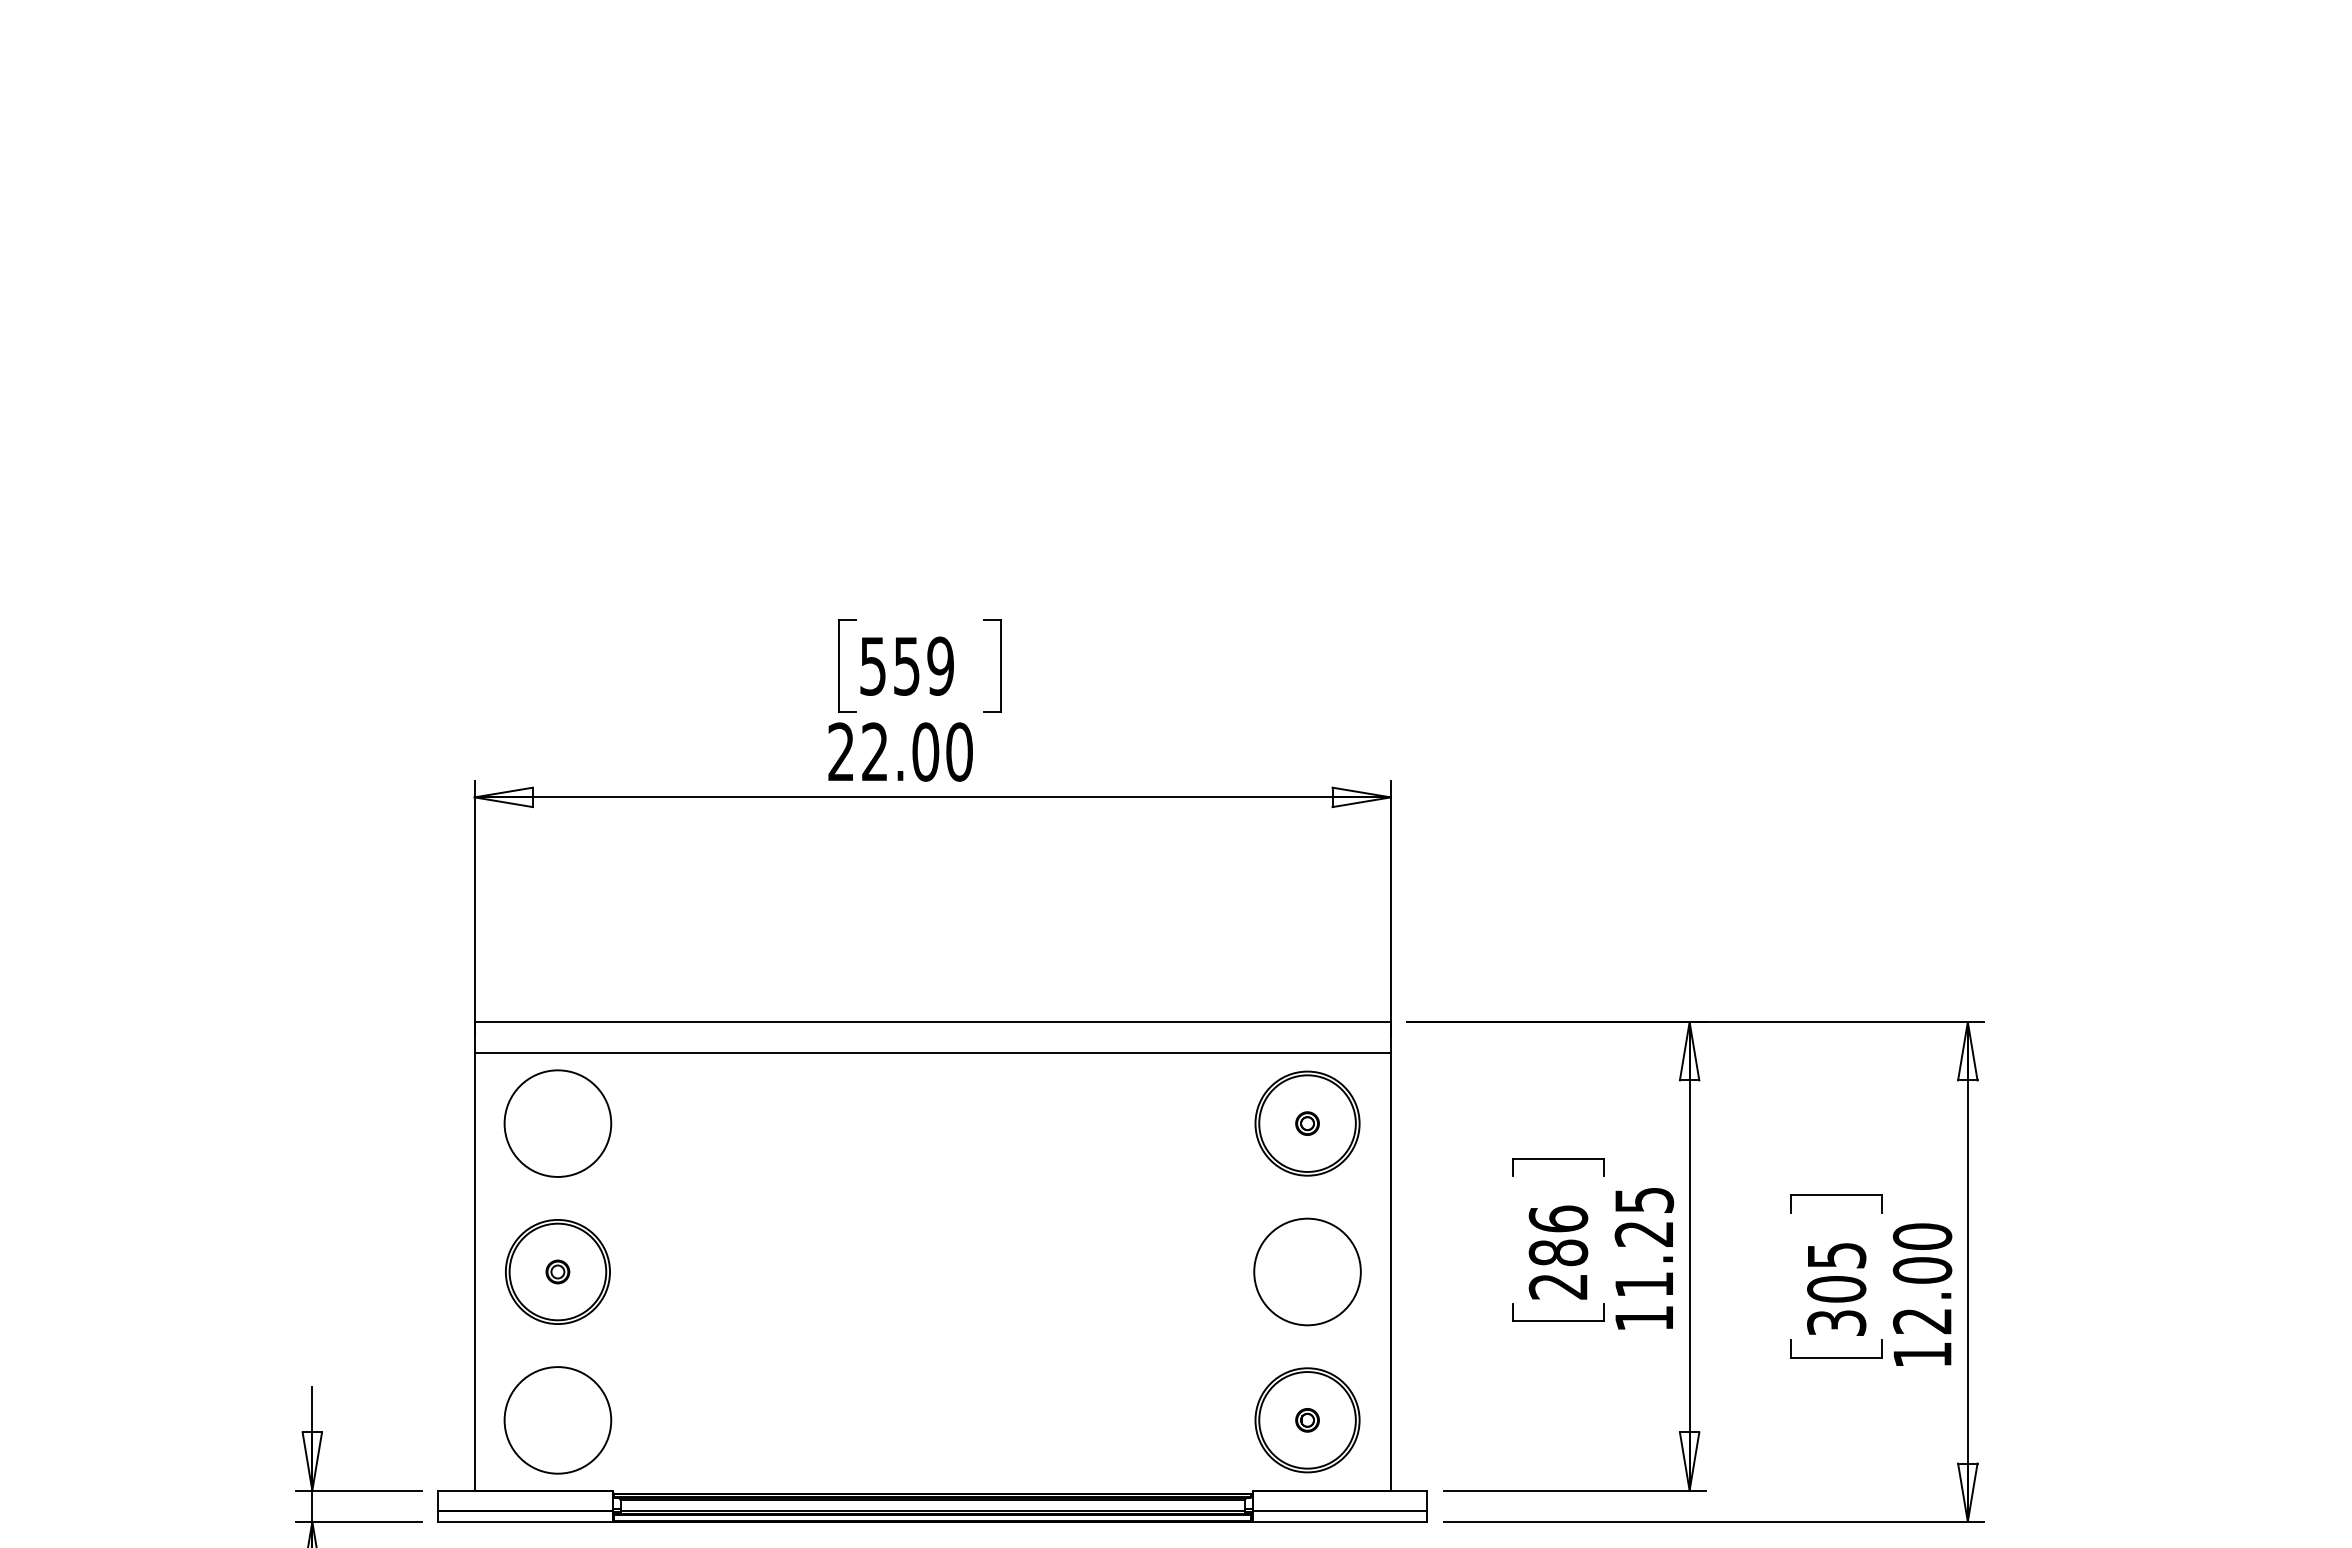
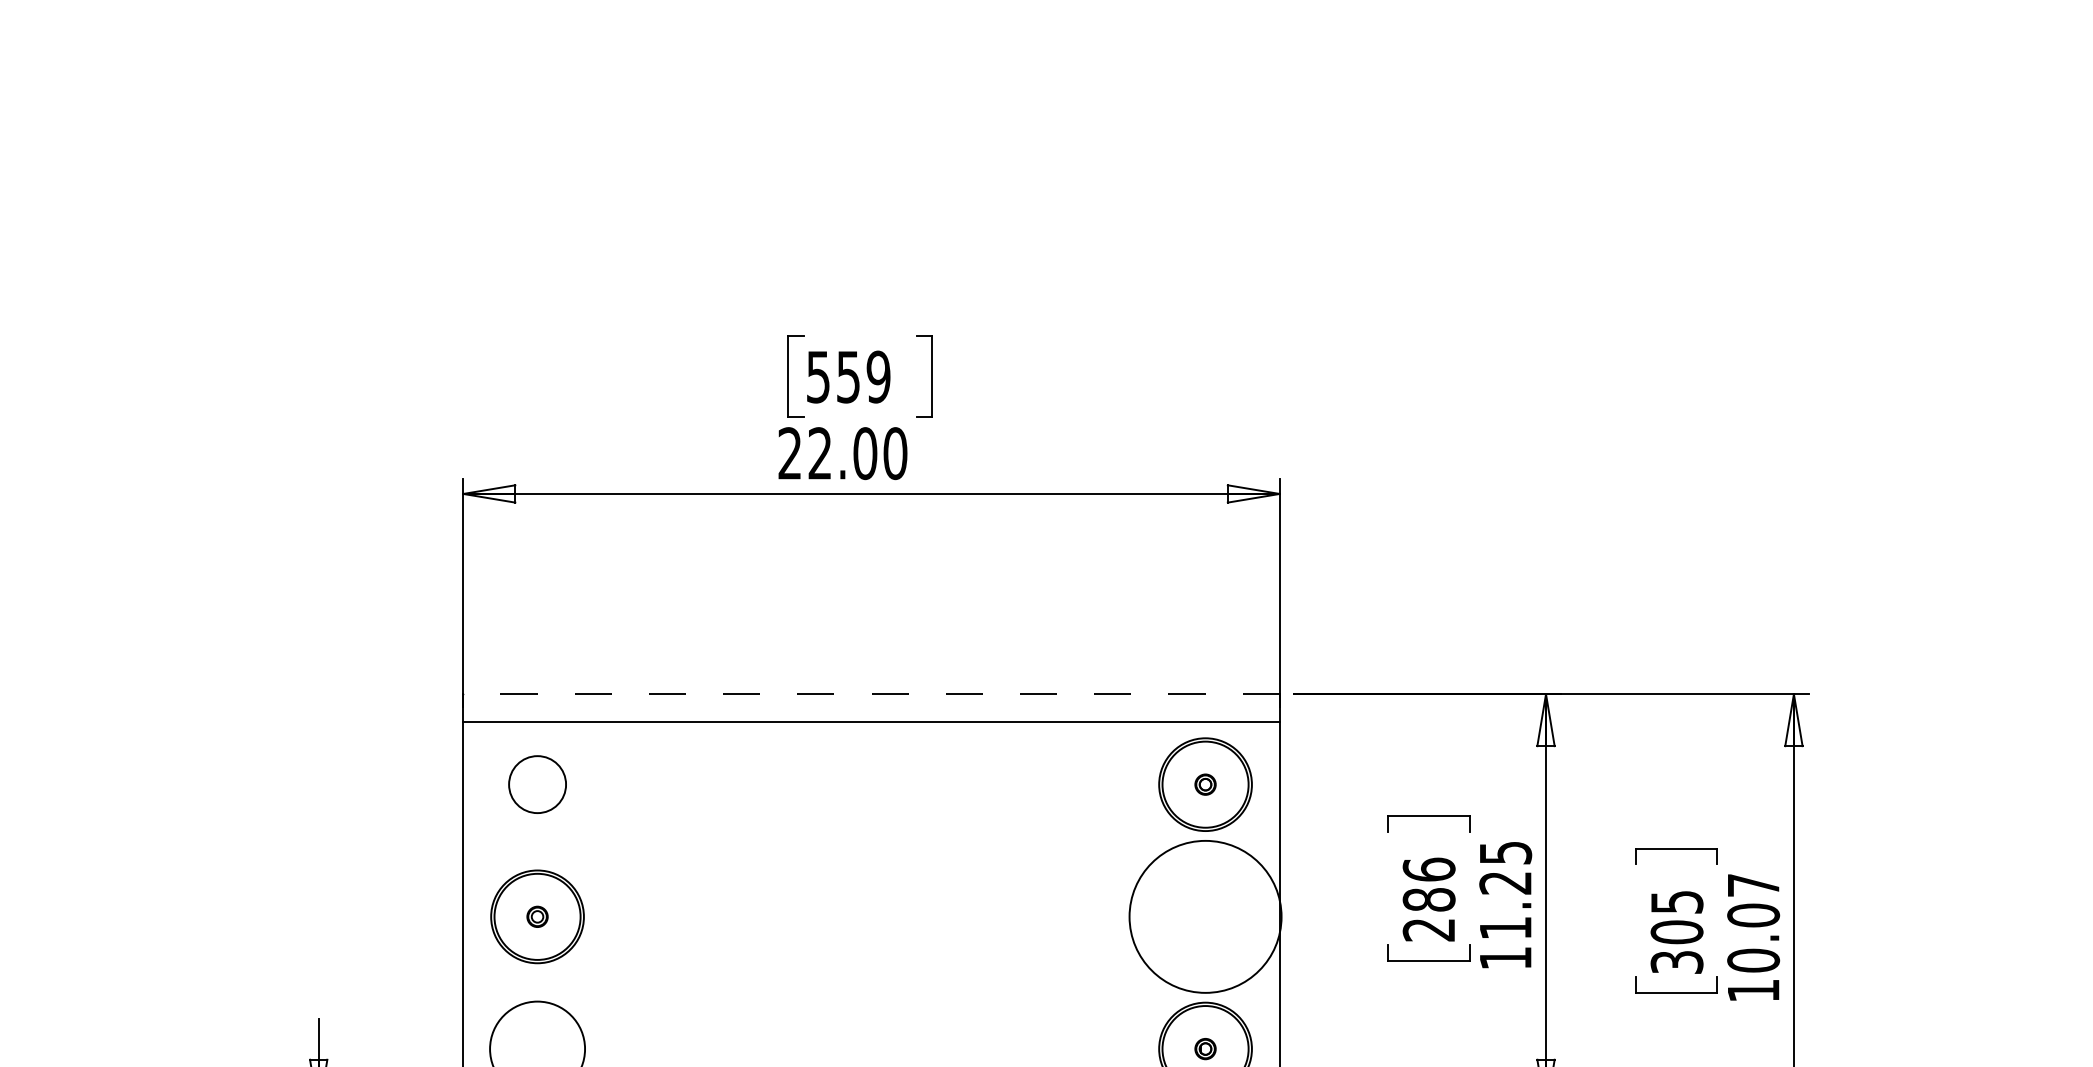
line: (932, 1022) -> (871, 694), solid -> dashed
circle: (557, 1123) -> (537, 784), size x0.6
circle: (1307, 1271) -> (1205, 916), size x1.6
text: (1922, 1278) -> (1753, 922), 12.00 -> 10.07

